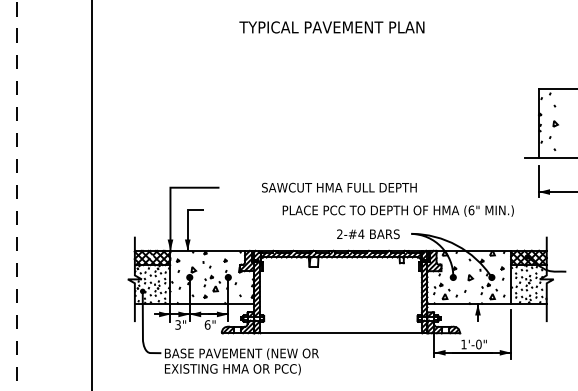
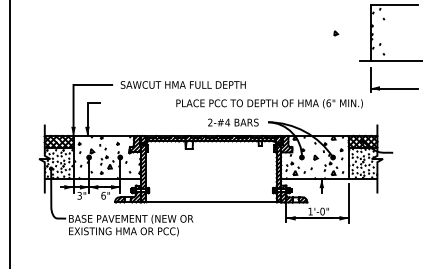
line: (555, 123) -> (336, 33), moved
text: (339, 187) -> (183, 84), moved
text: (397, 210) -> (268, 103), moved

